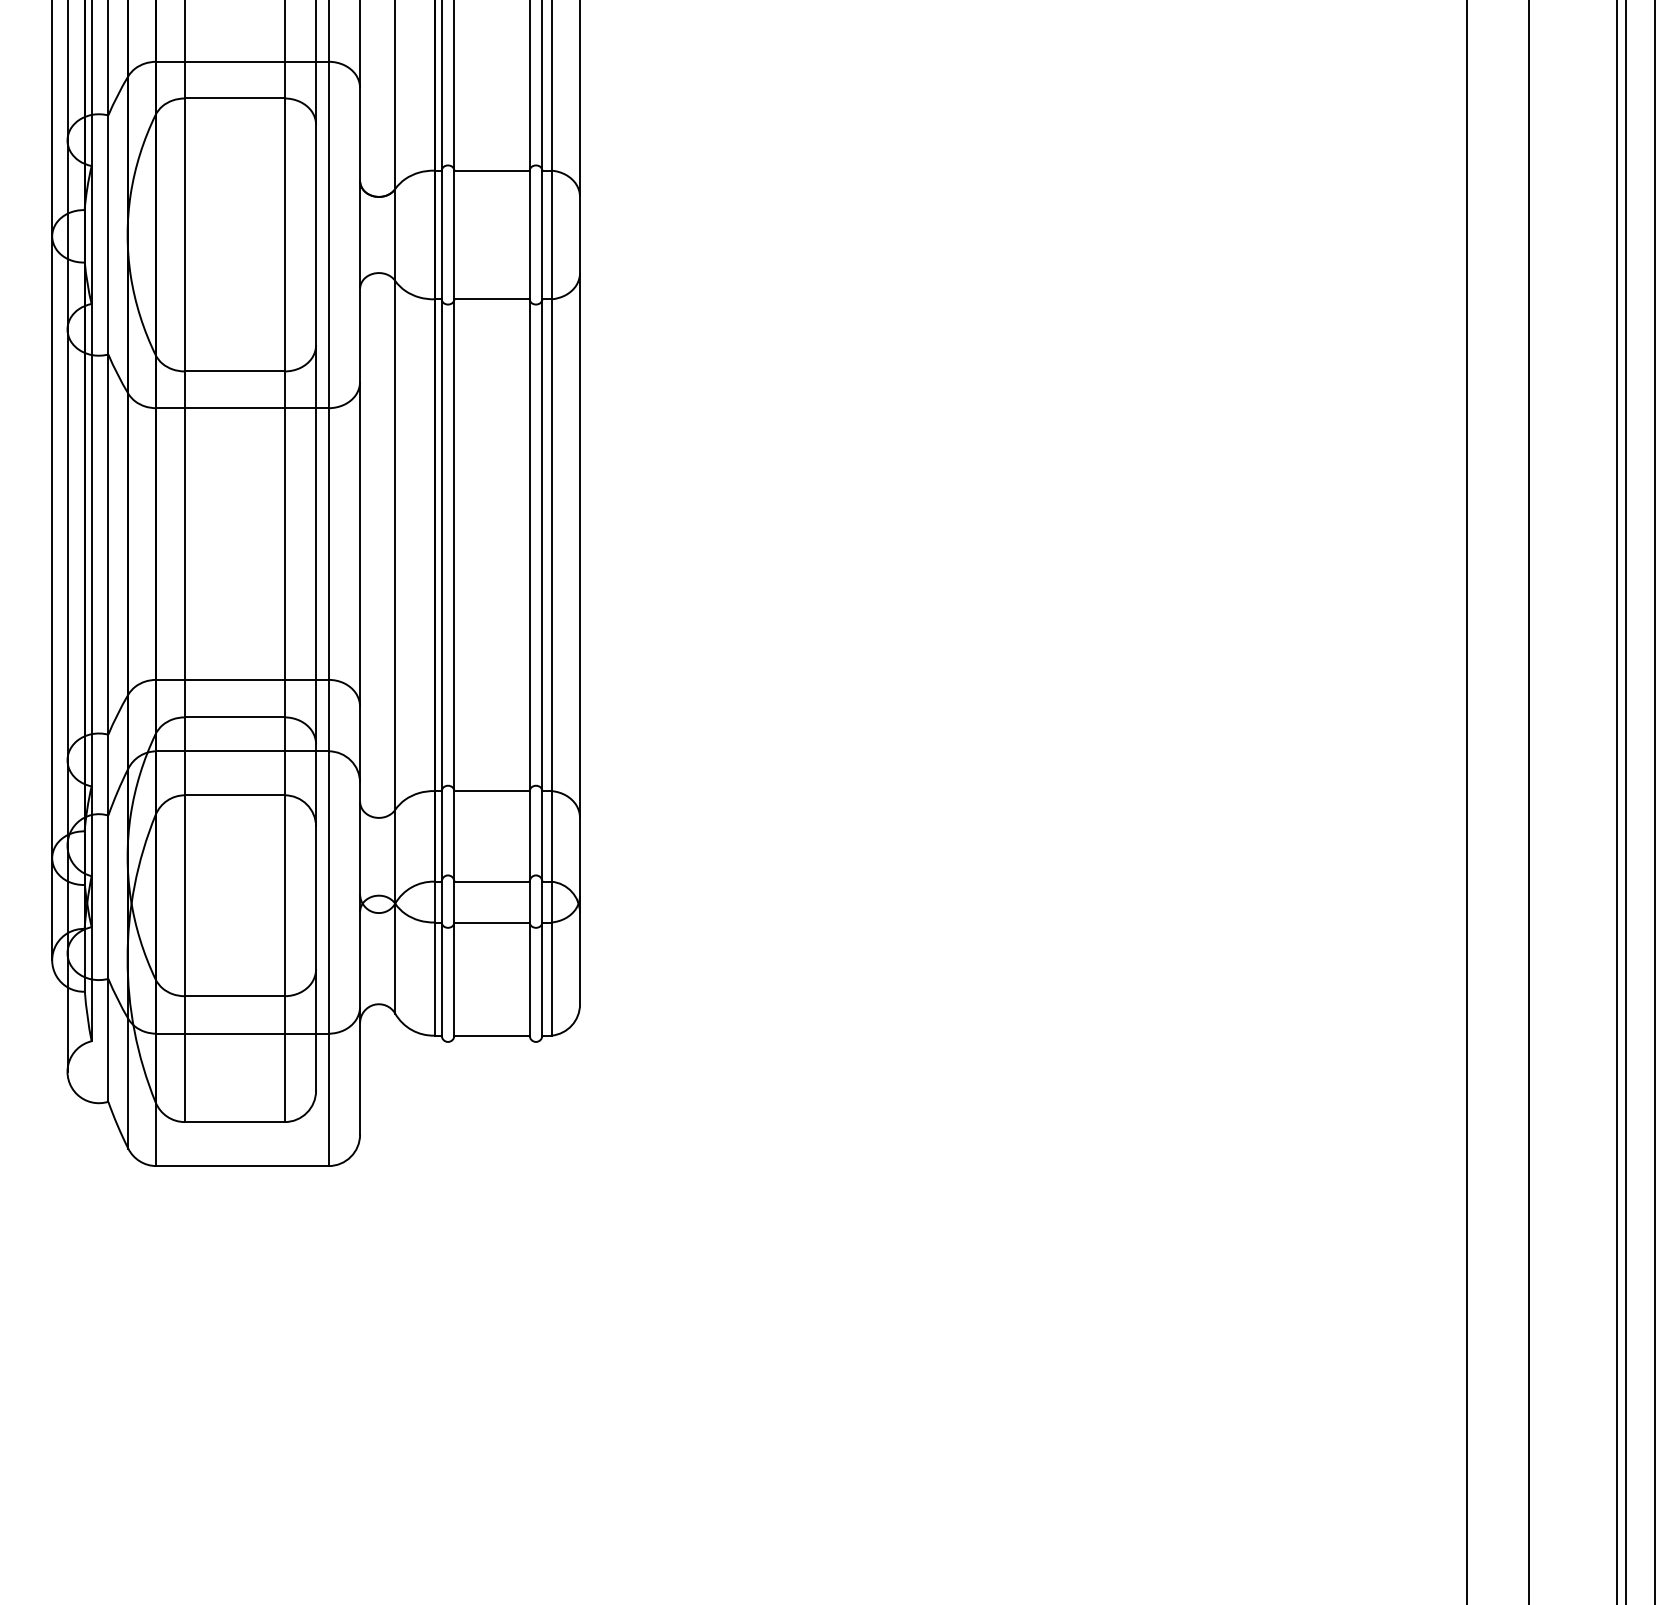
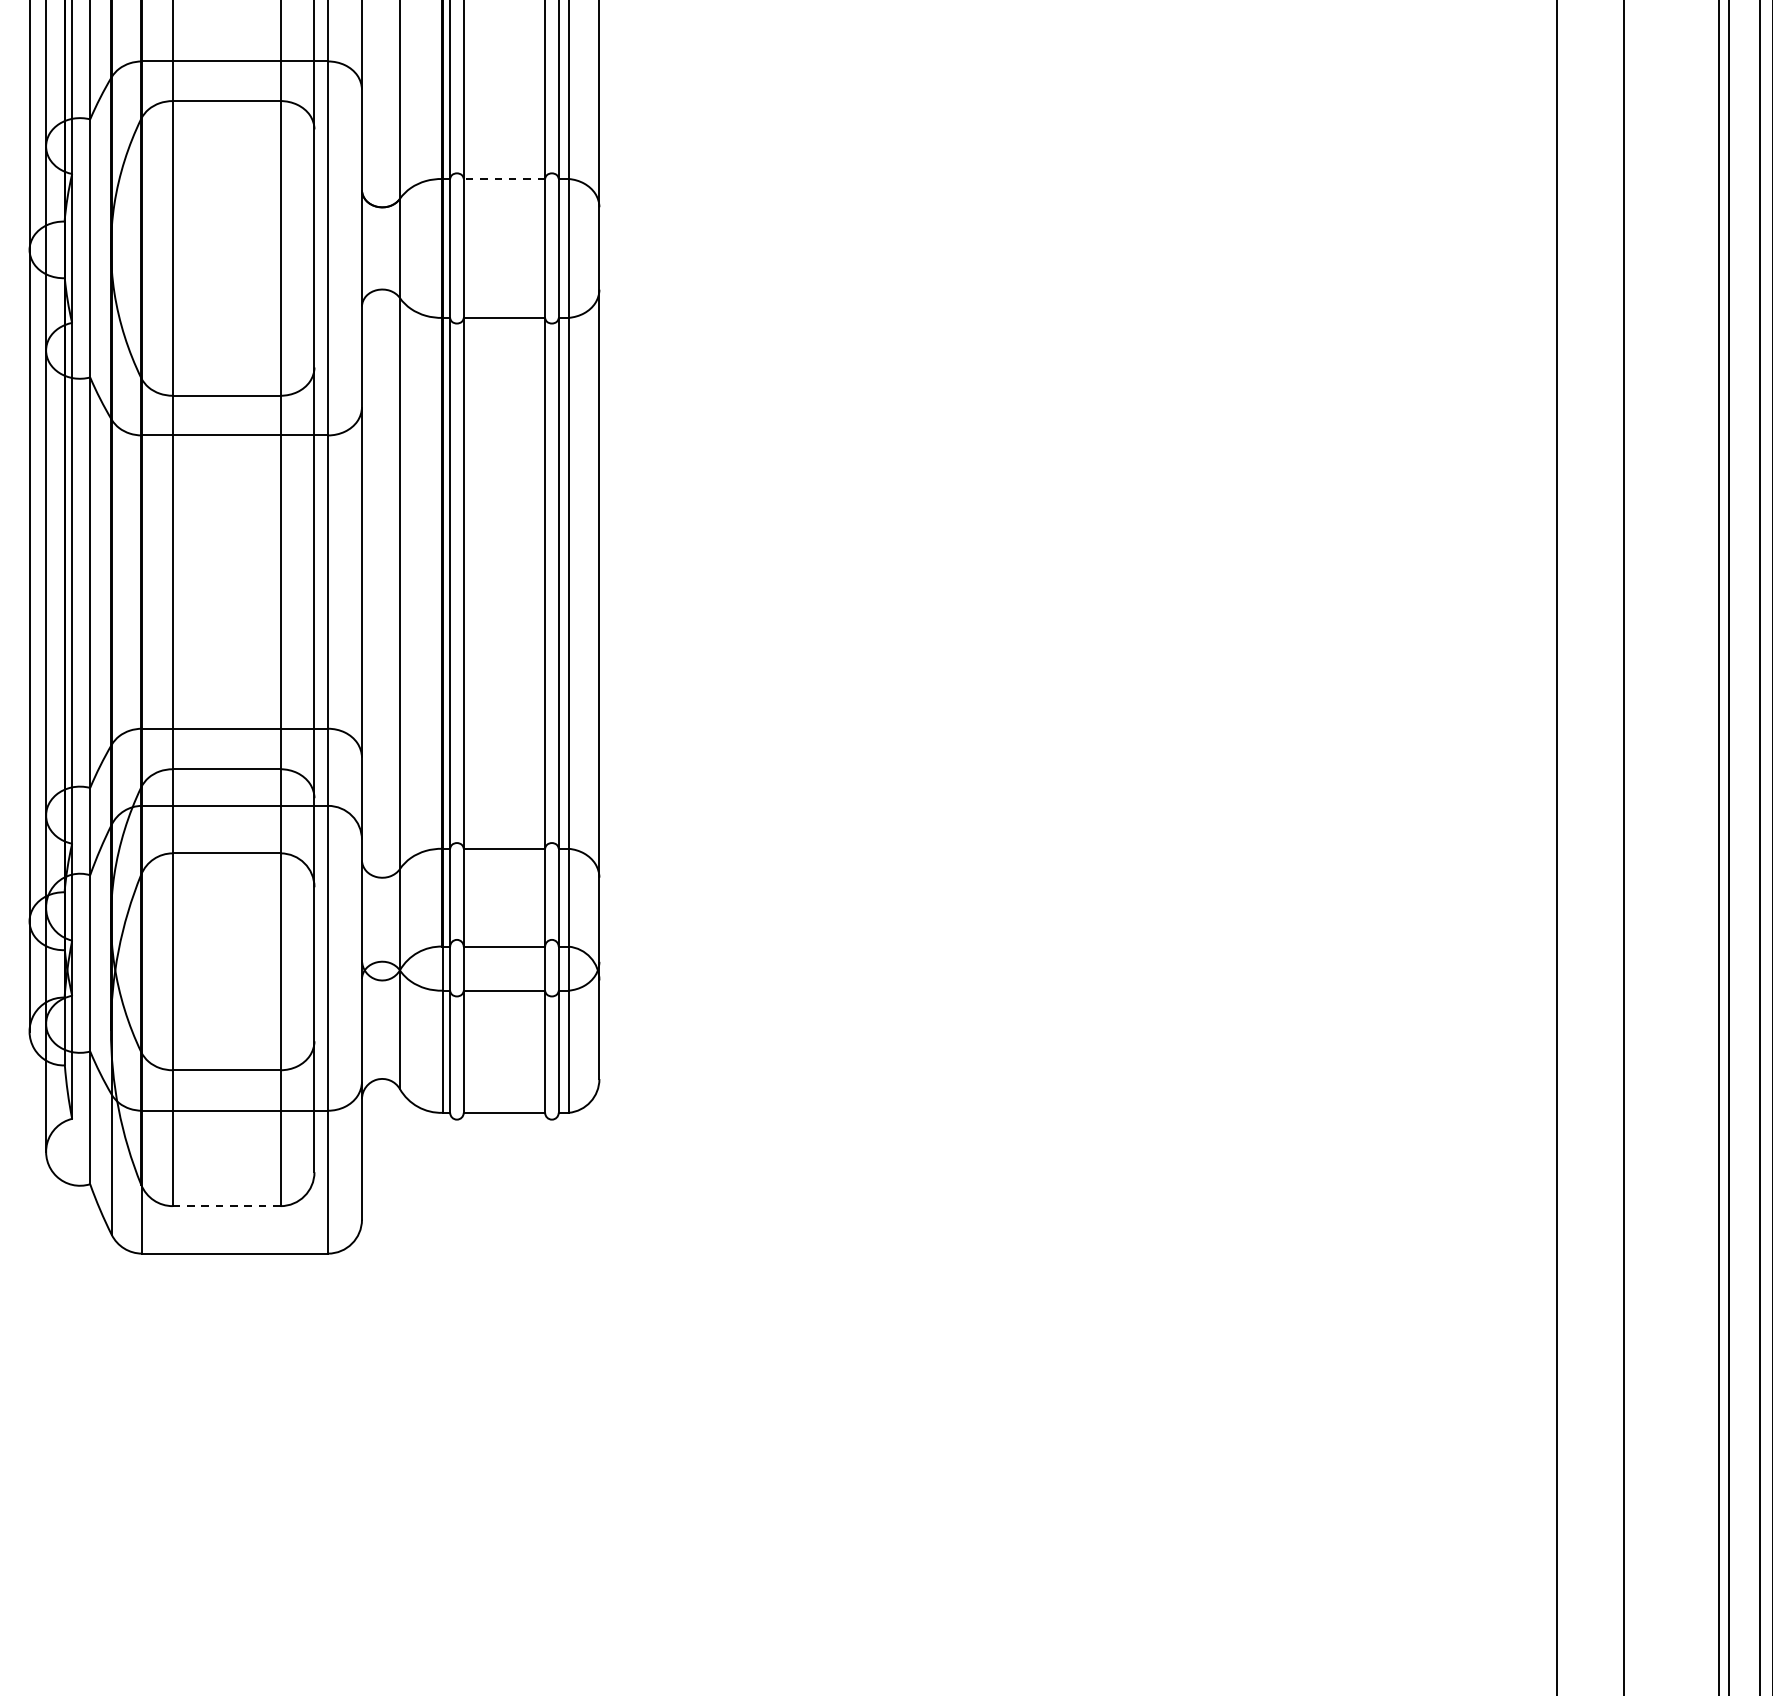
line: (492, 170) -> (504, 178), solid -> dashed
line: (234, 1122) -> (226, 1206), solid -> dashed

